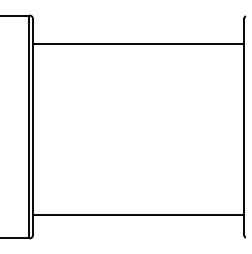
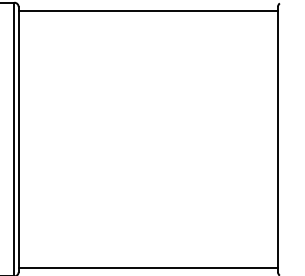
line: (138, 43) -> (148, 11), moved
line: (138, 215) -> (148, 267), moved

